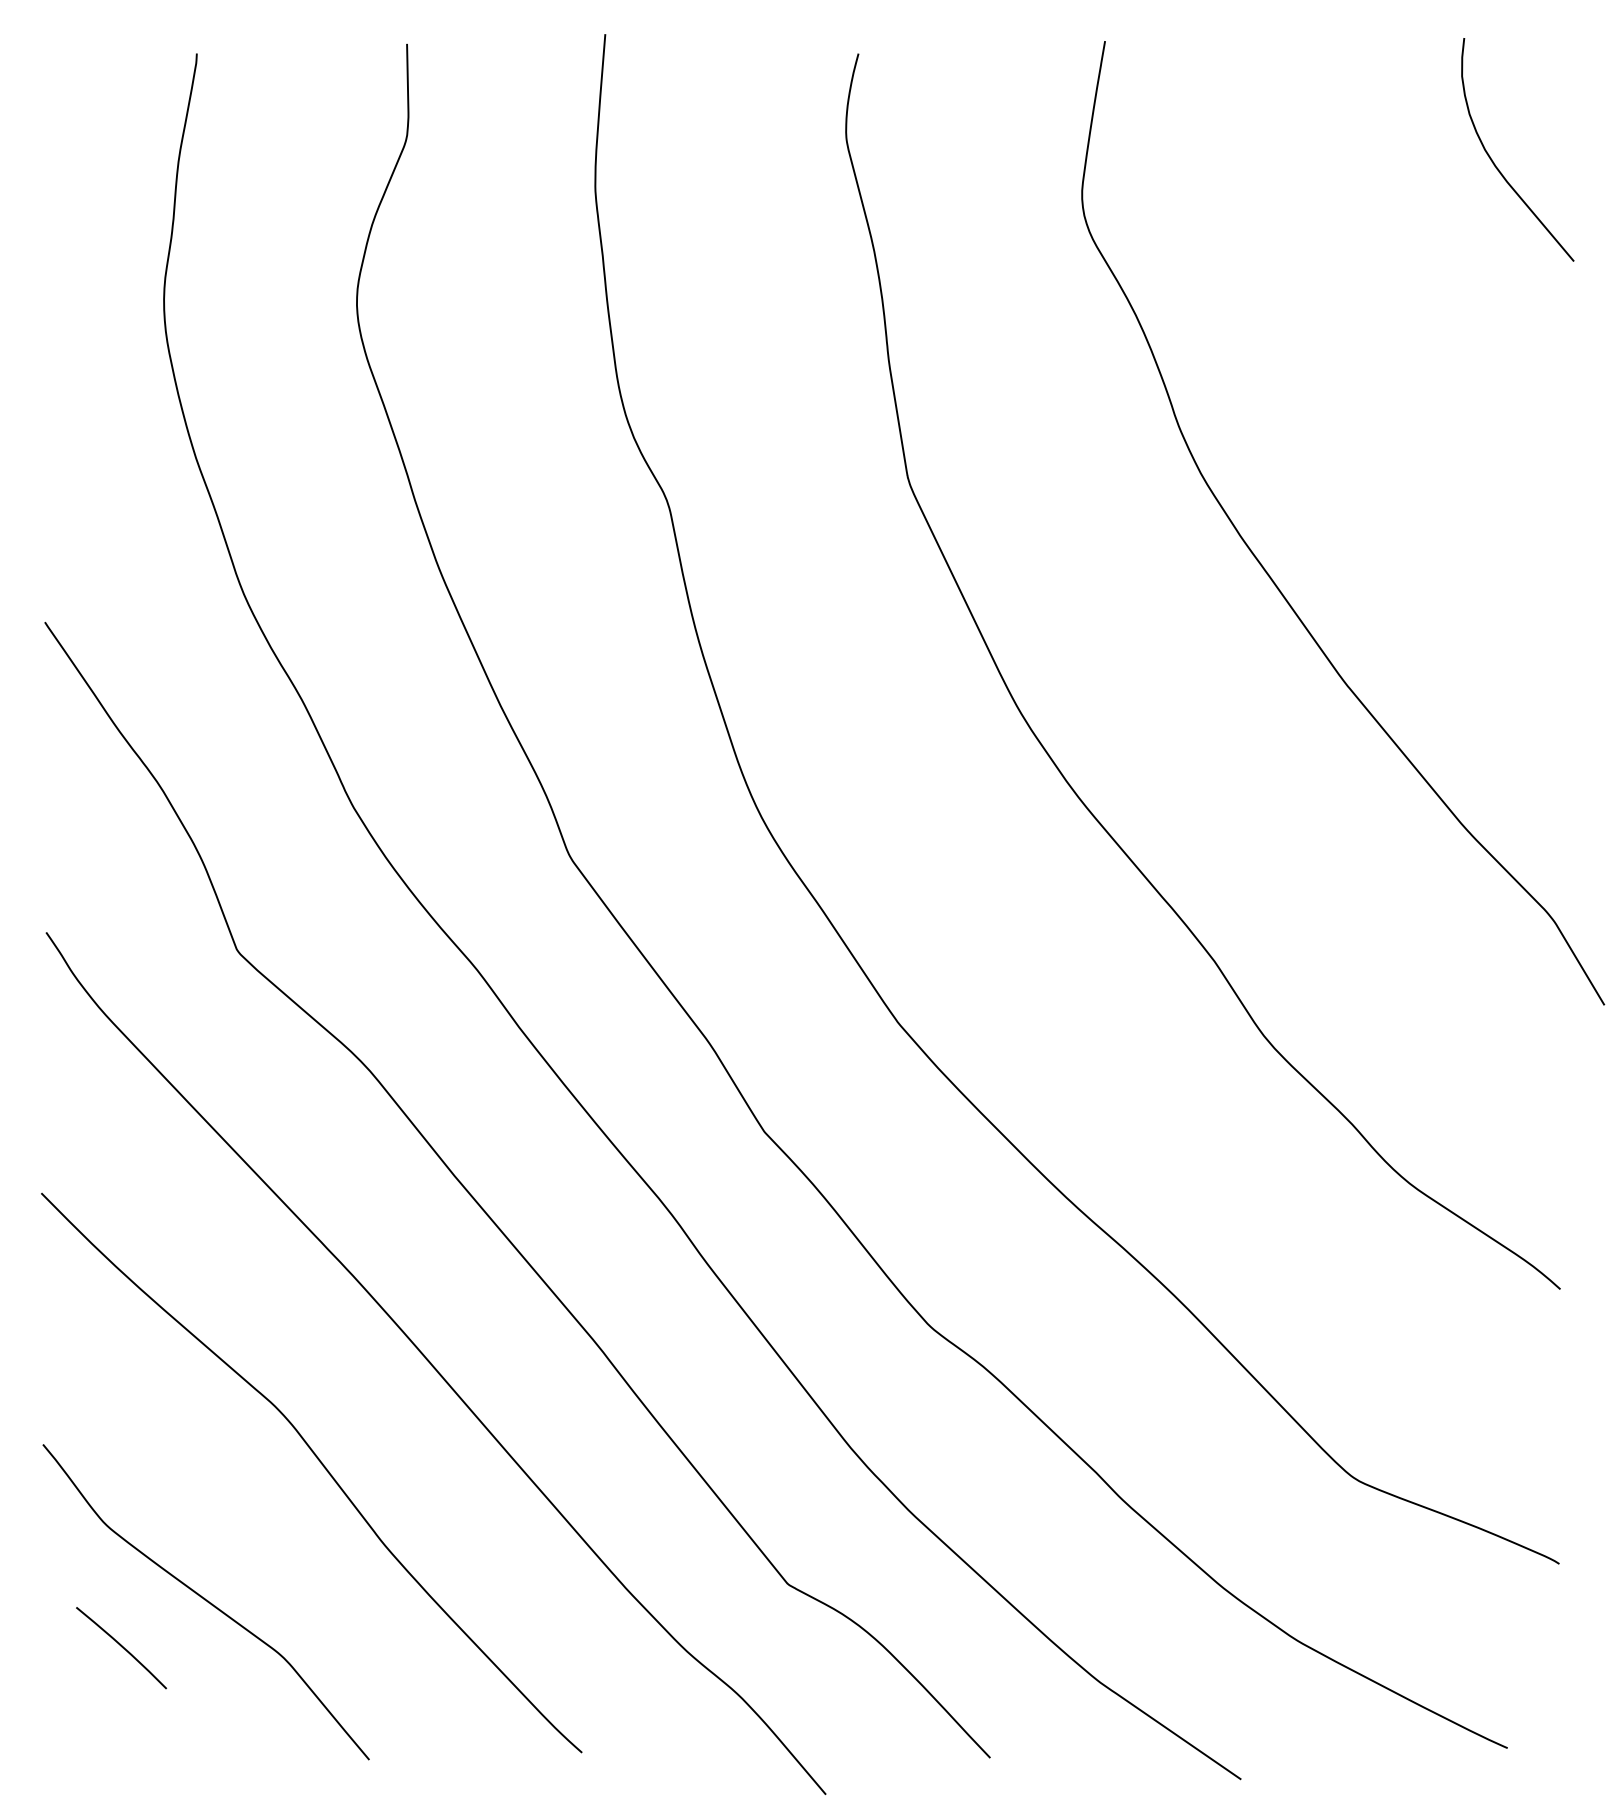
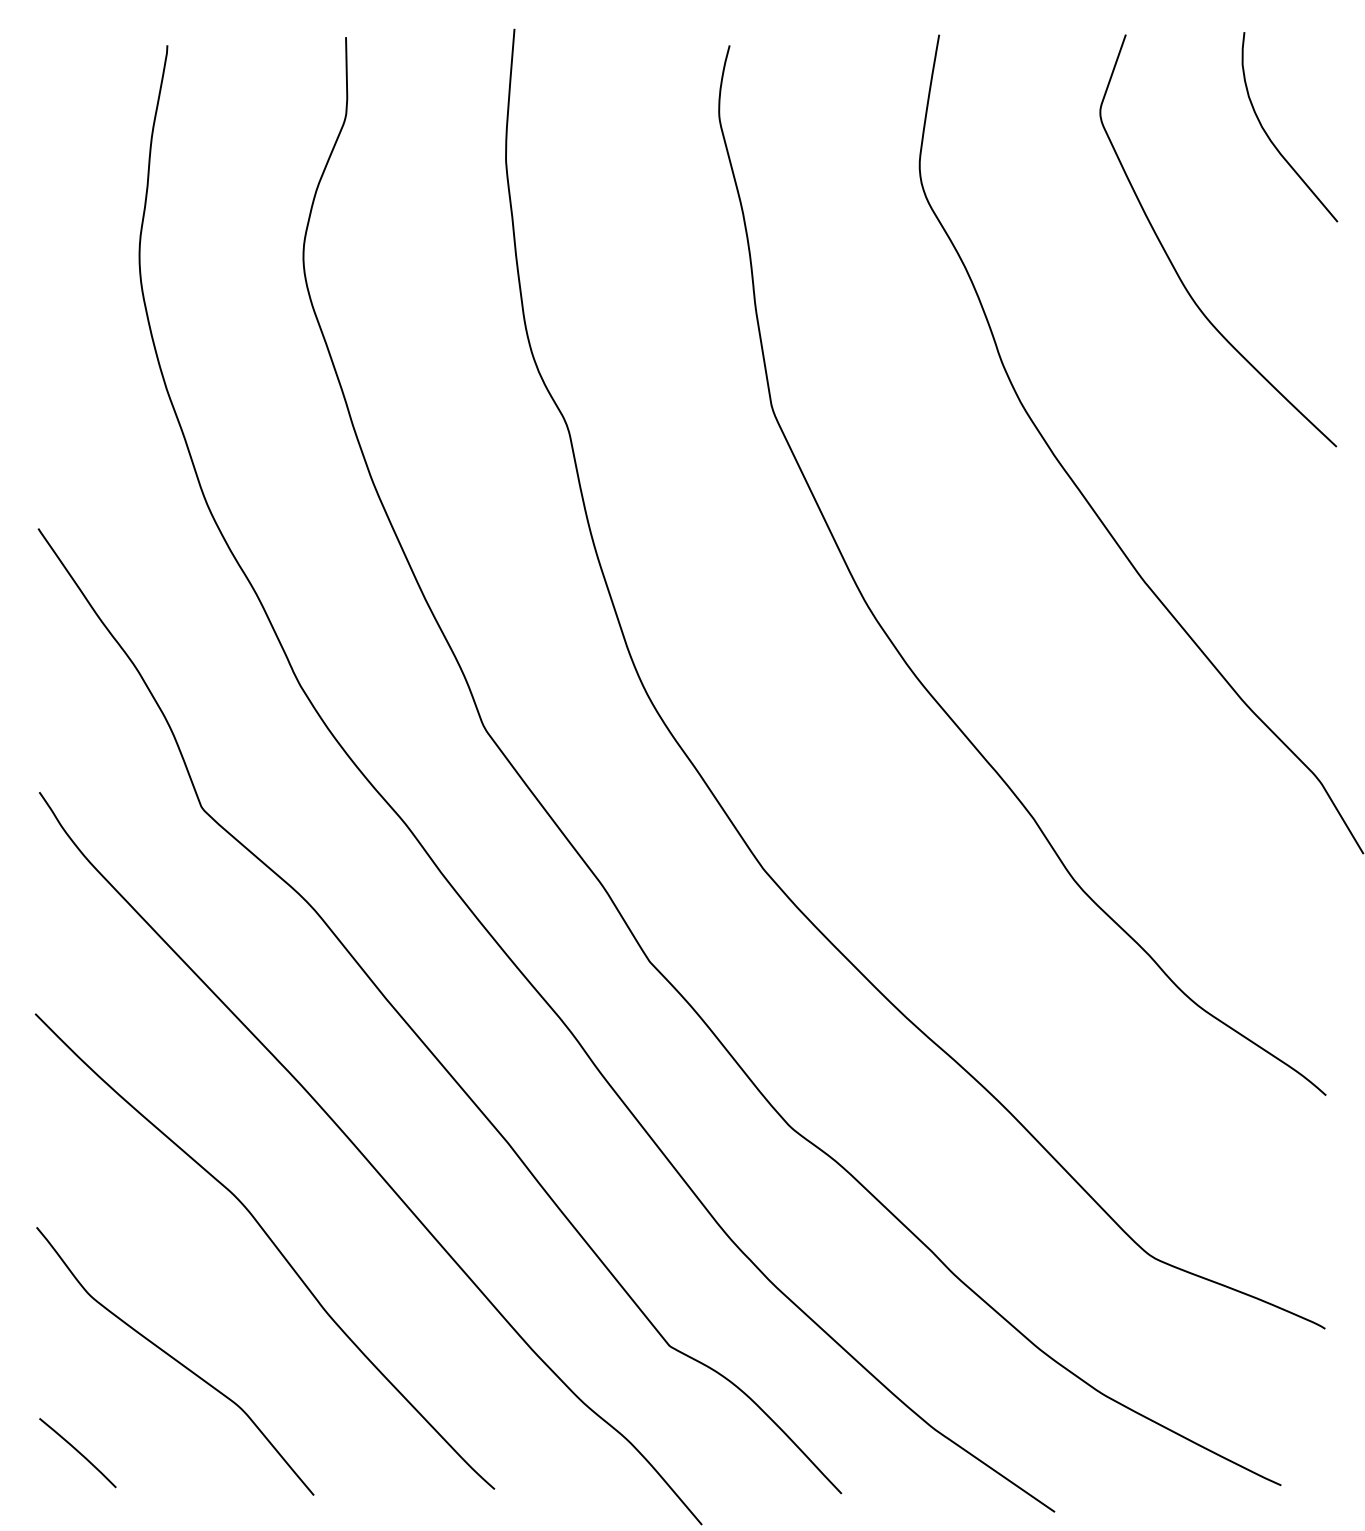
curve: (1379, 309) -> (1172, 262), added
curve: (121, 1647) -> (77, 1452), moved

